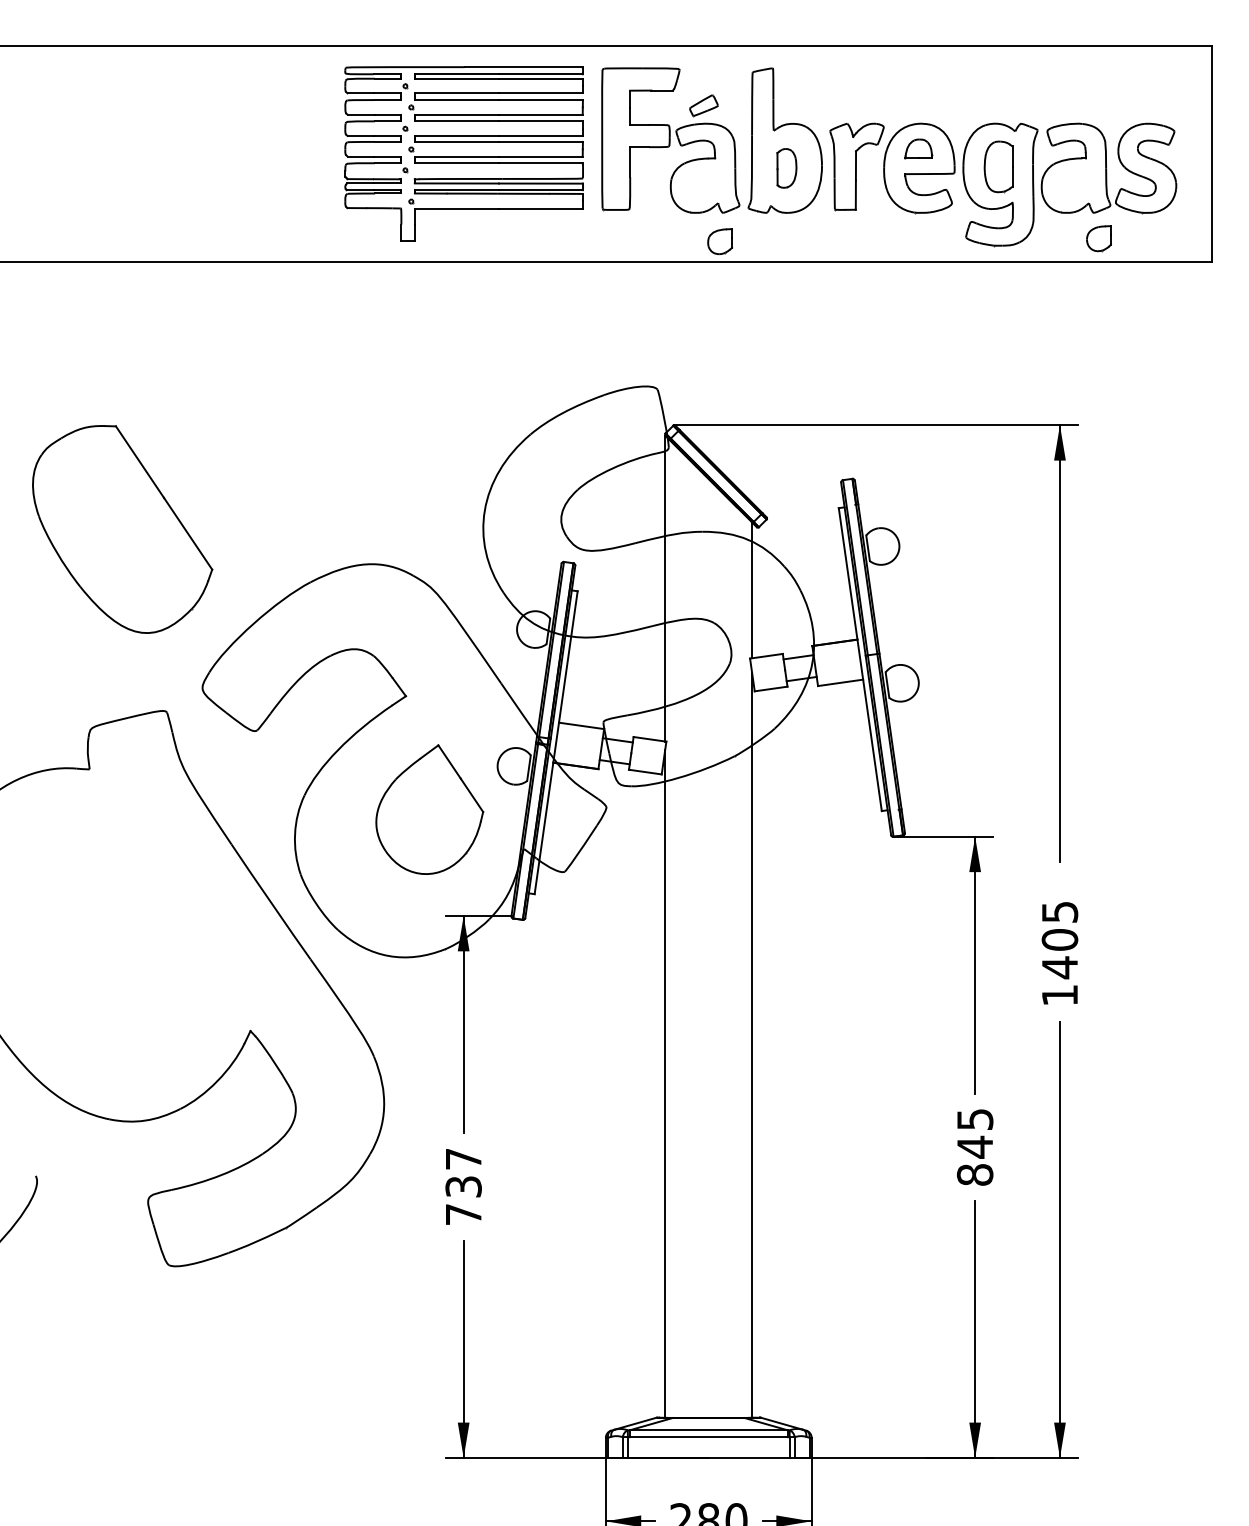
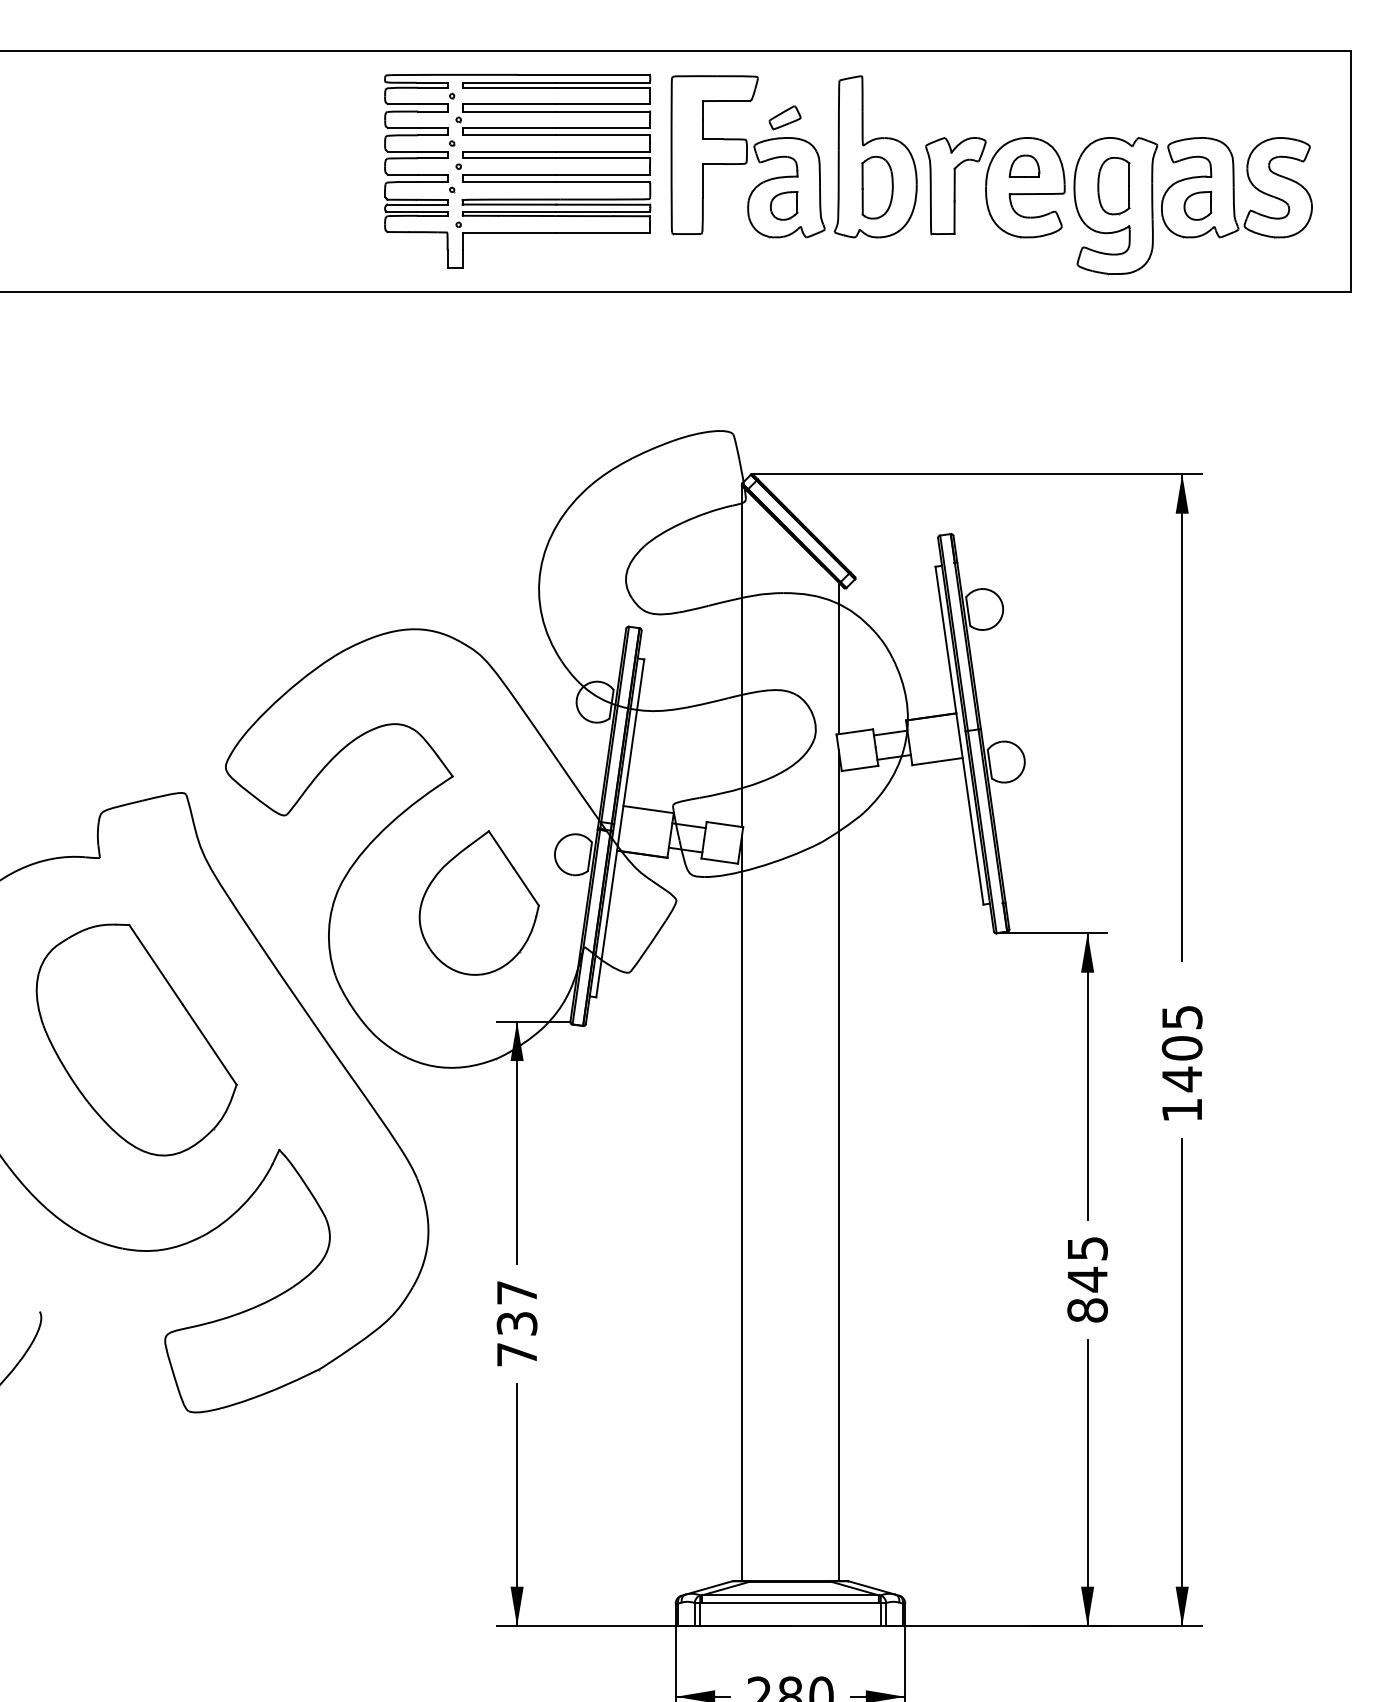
part: (786, 168) -> (877, 187), size x1.43
part: (1098, 238) -> (1197, 205), moved
part: (719, 241) -> (783, 205), moved
part: (122, 529) -> (136, 1040), moved

